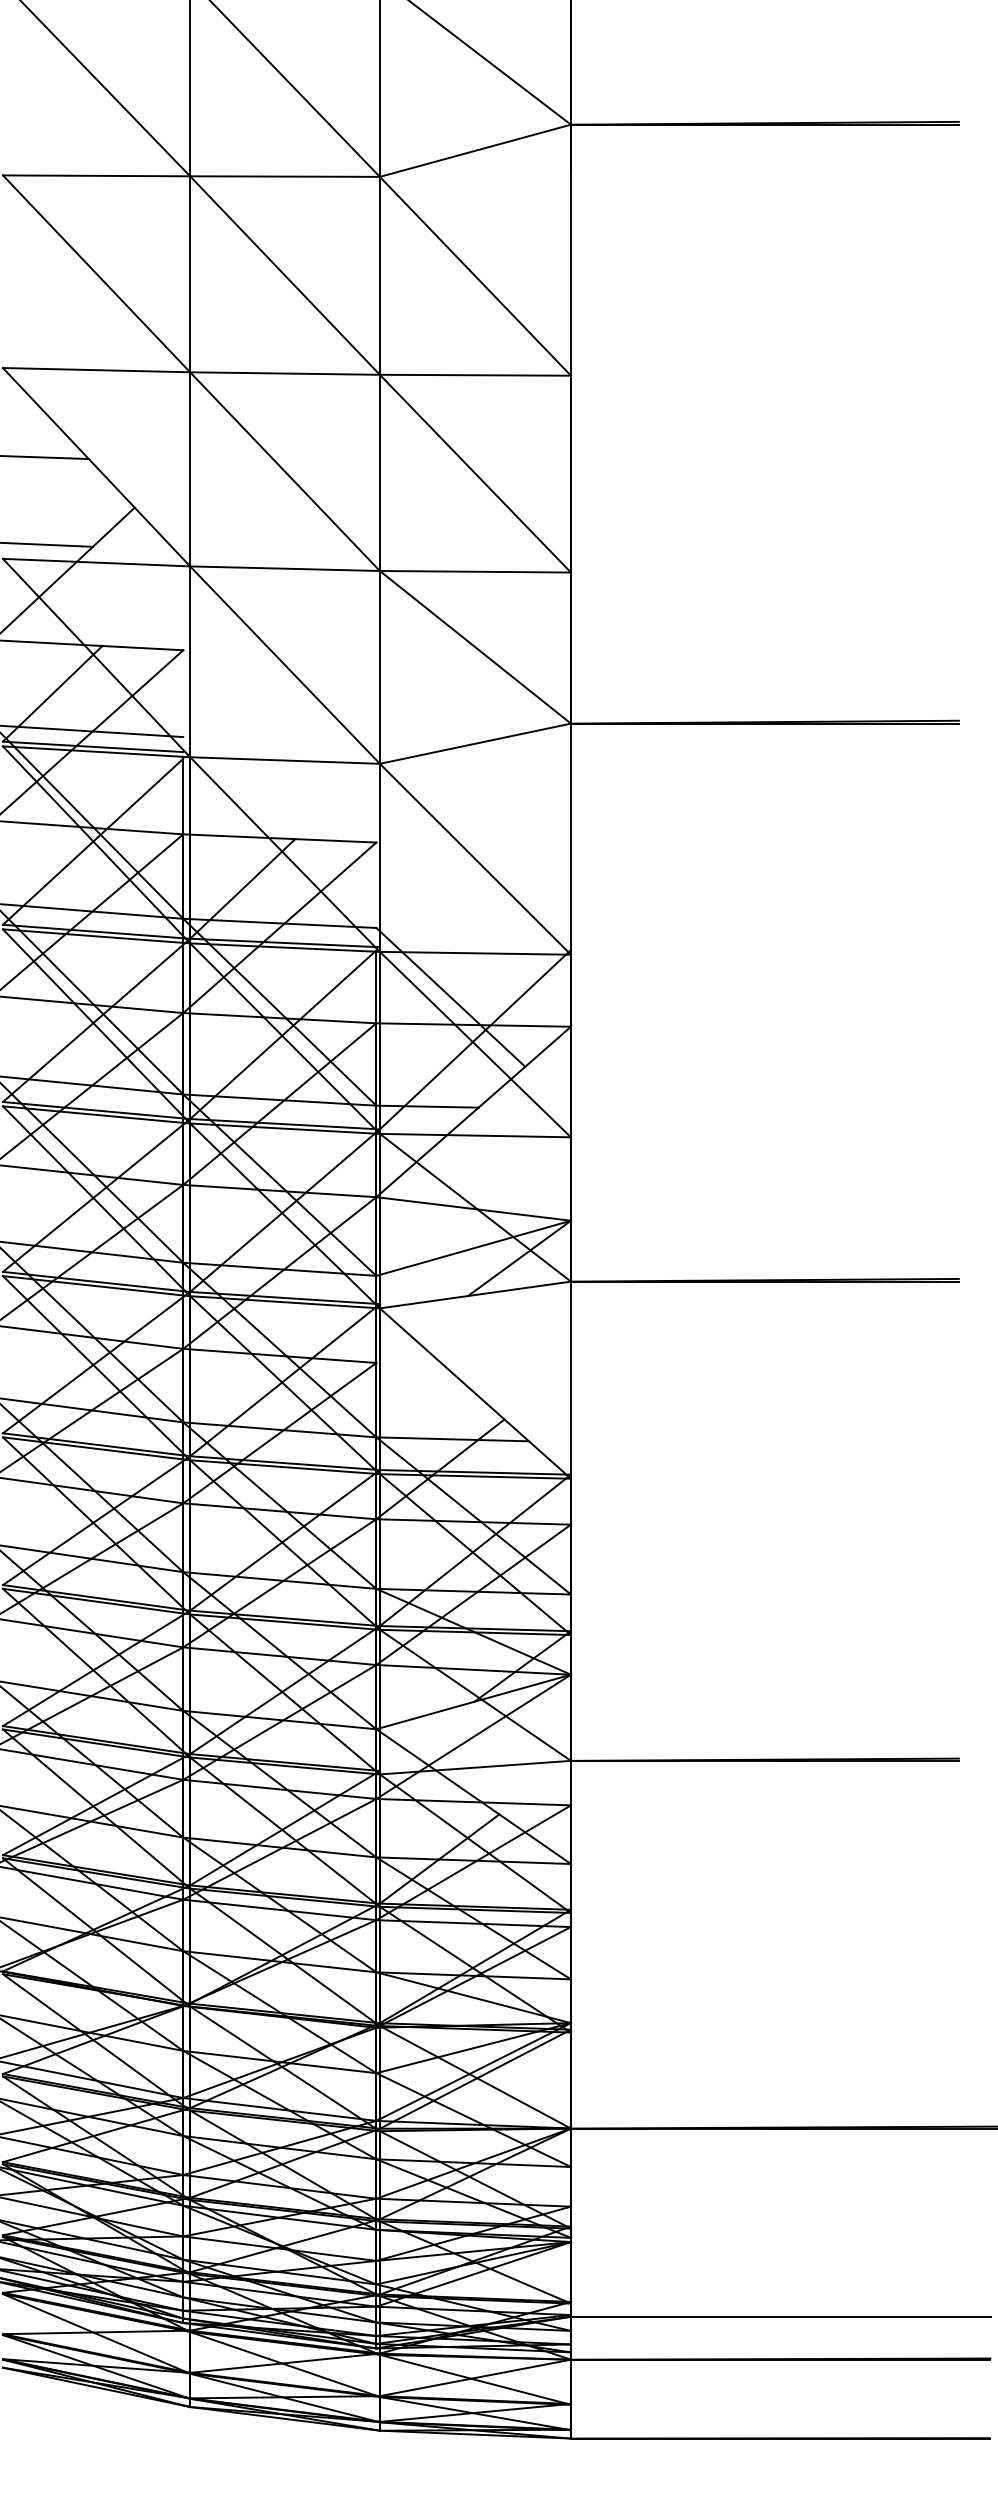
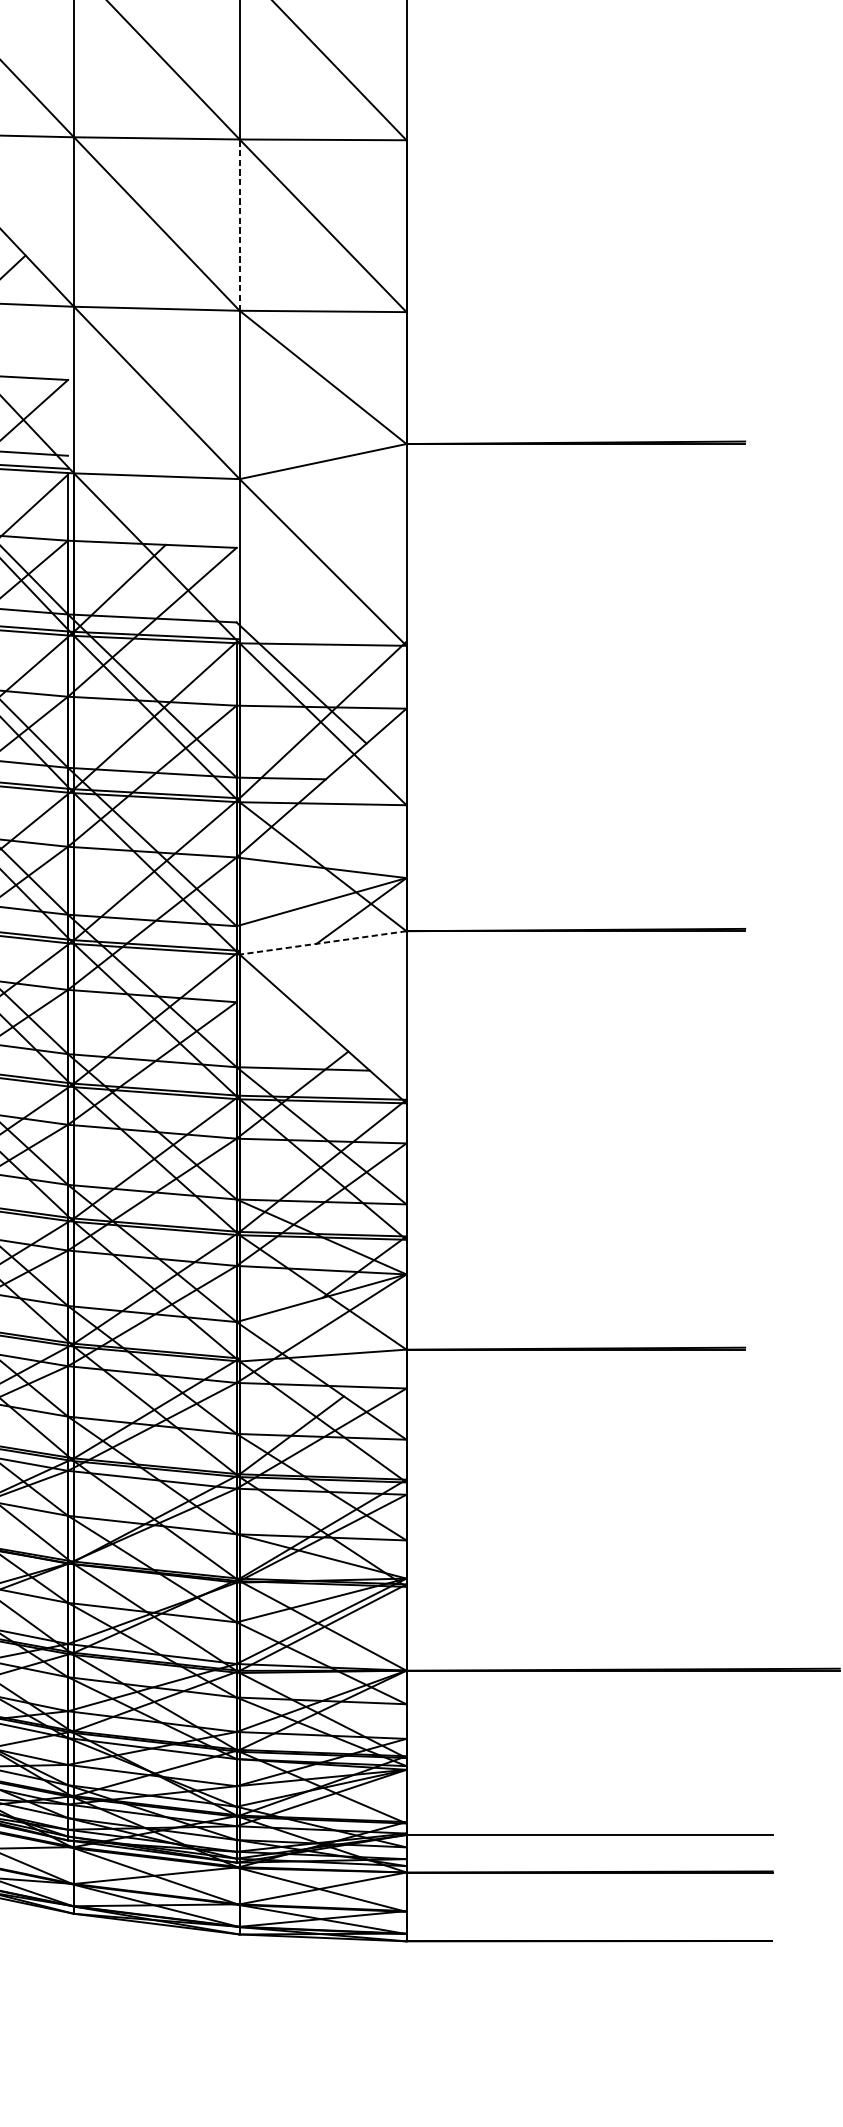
line: (379, 472) -> (239, 224), solid -> dashed
line: (474, 1295) -> (322, 943), solid -> dashed

